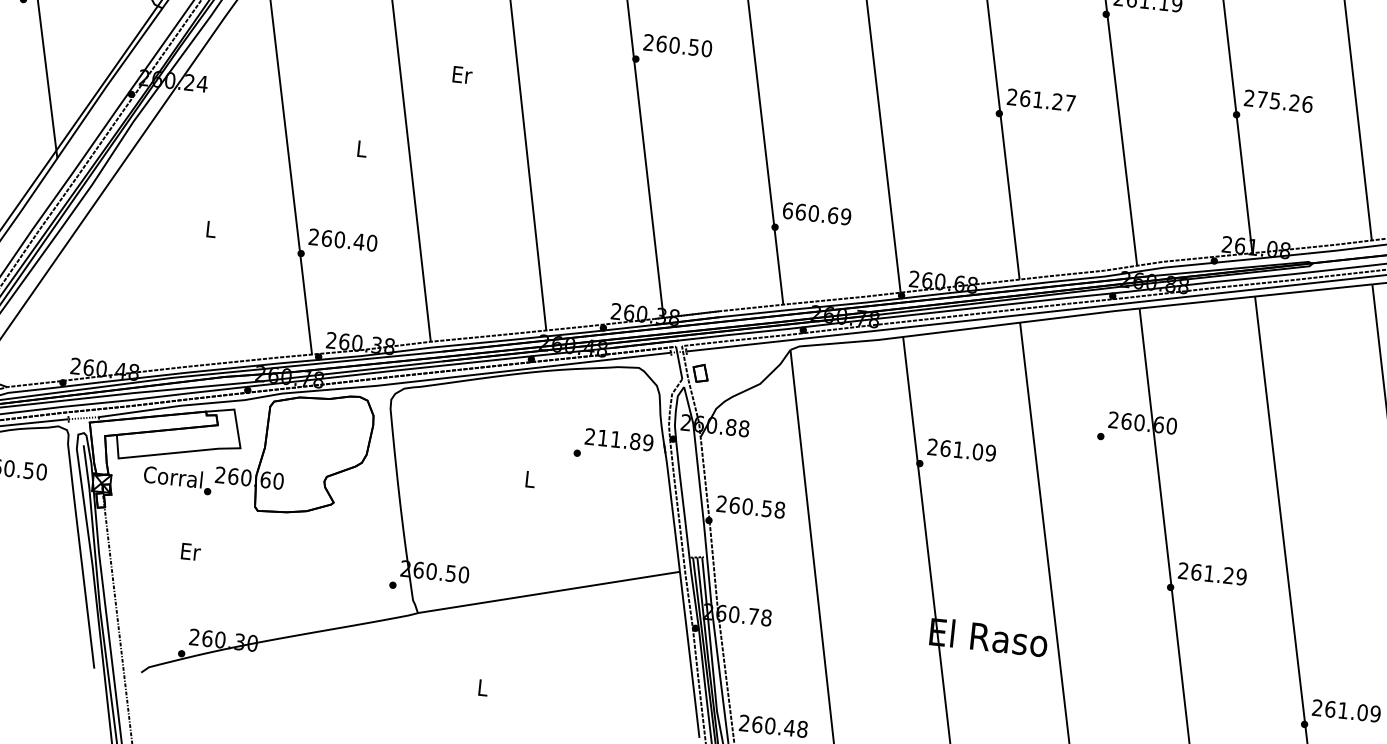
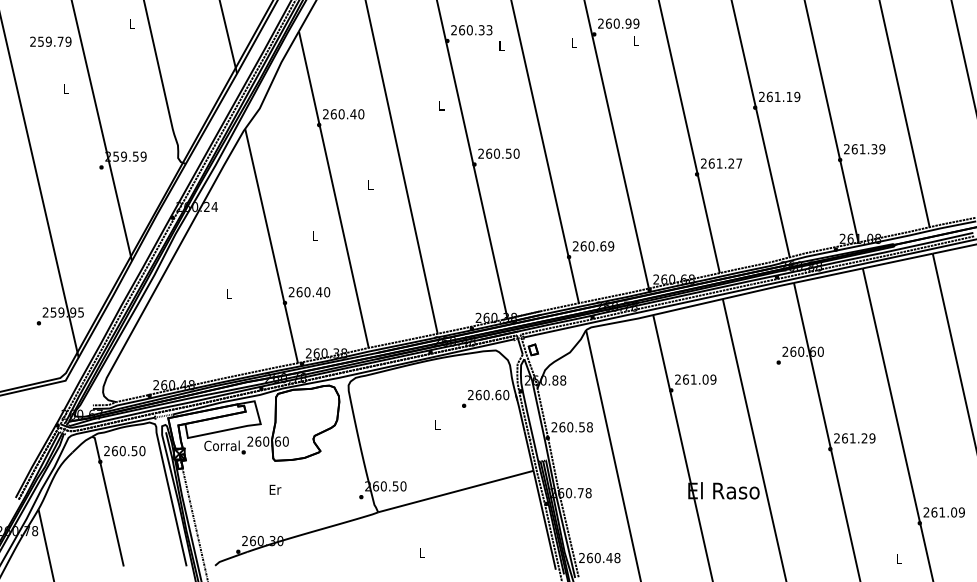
text: (461, 75) -> (370, 185), Er -> L
text: (1284, 102) -> (868, 149), 275.26 -> 261.39
text: (787, 211) -> (575, 246), 660.69 -> 260.69
text: (625, 441) -> (492, 395), 211.89 -> 260.60
text: (191, 551) -> (275, 489), moved

